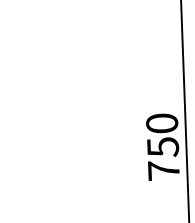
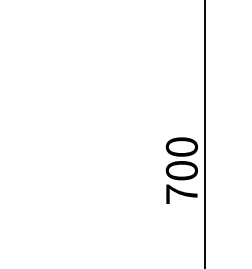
text: (162, 146) -> (181, 170), 750 -> 700

